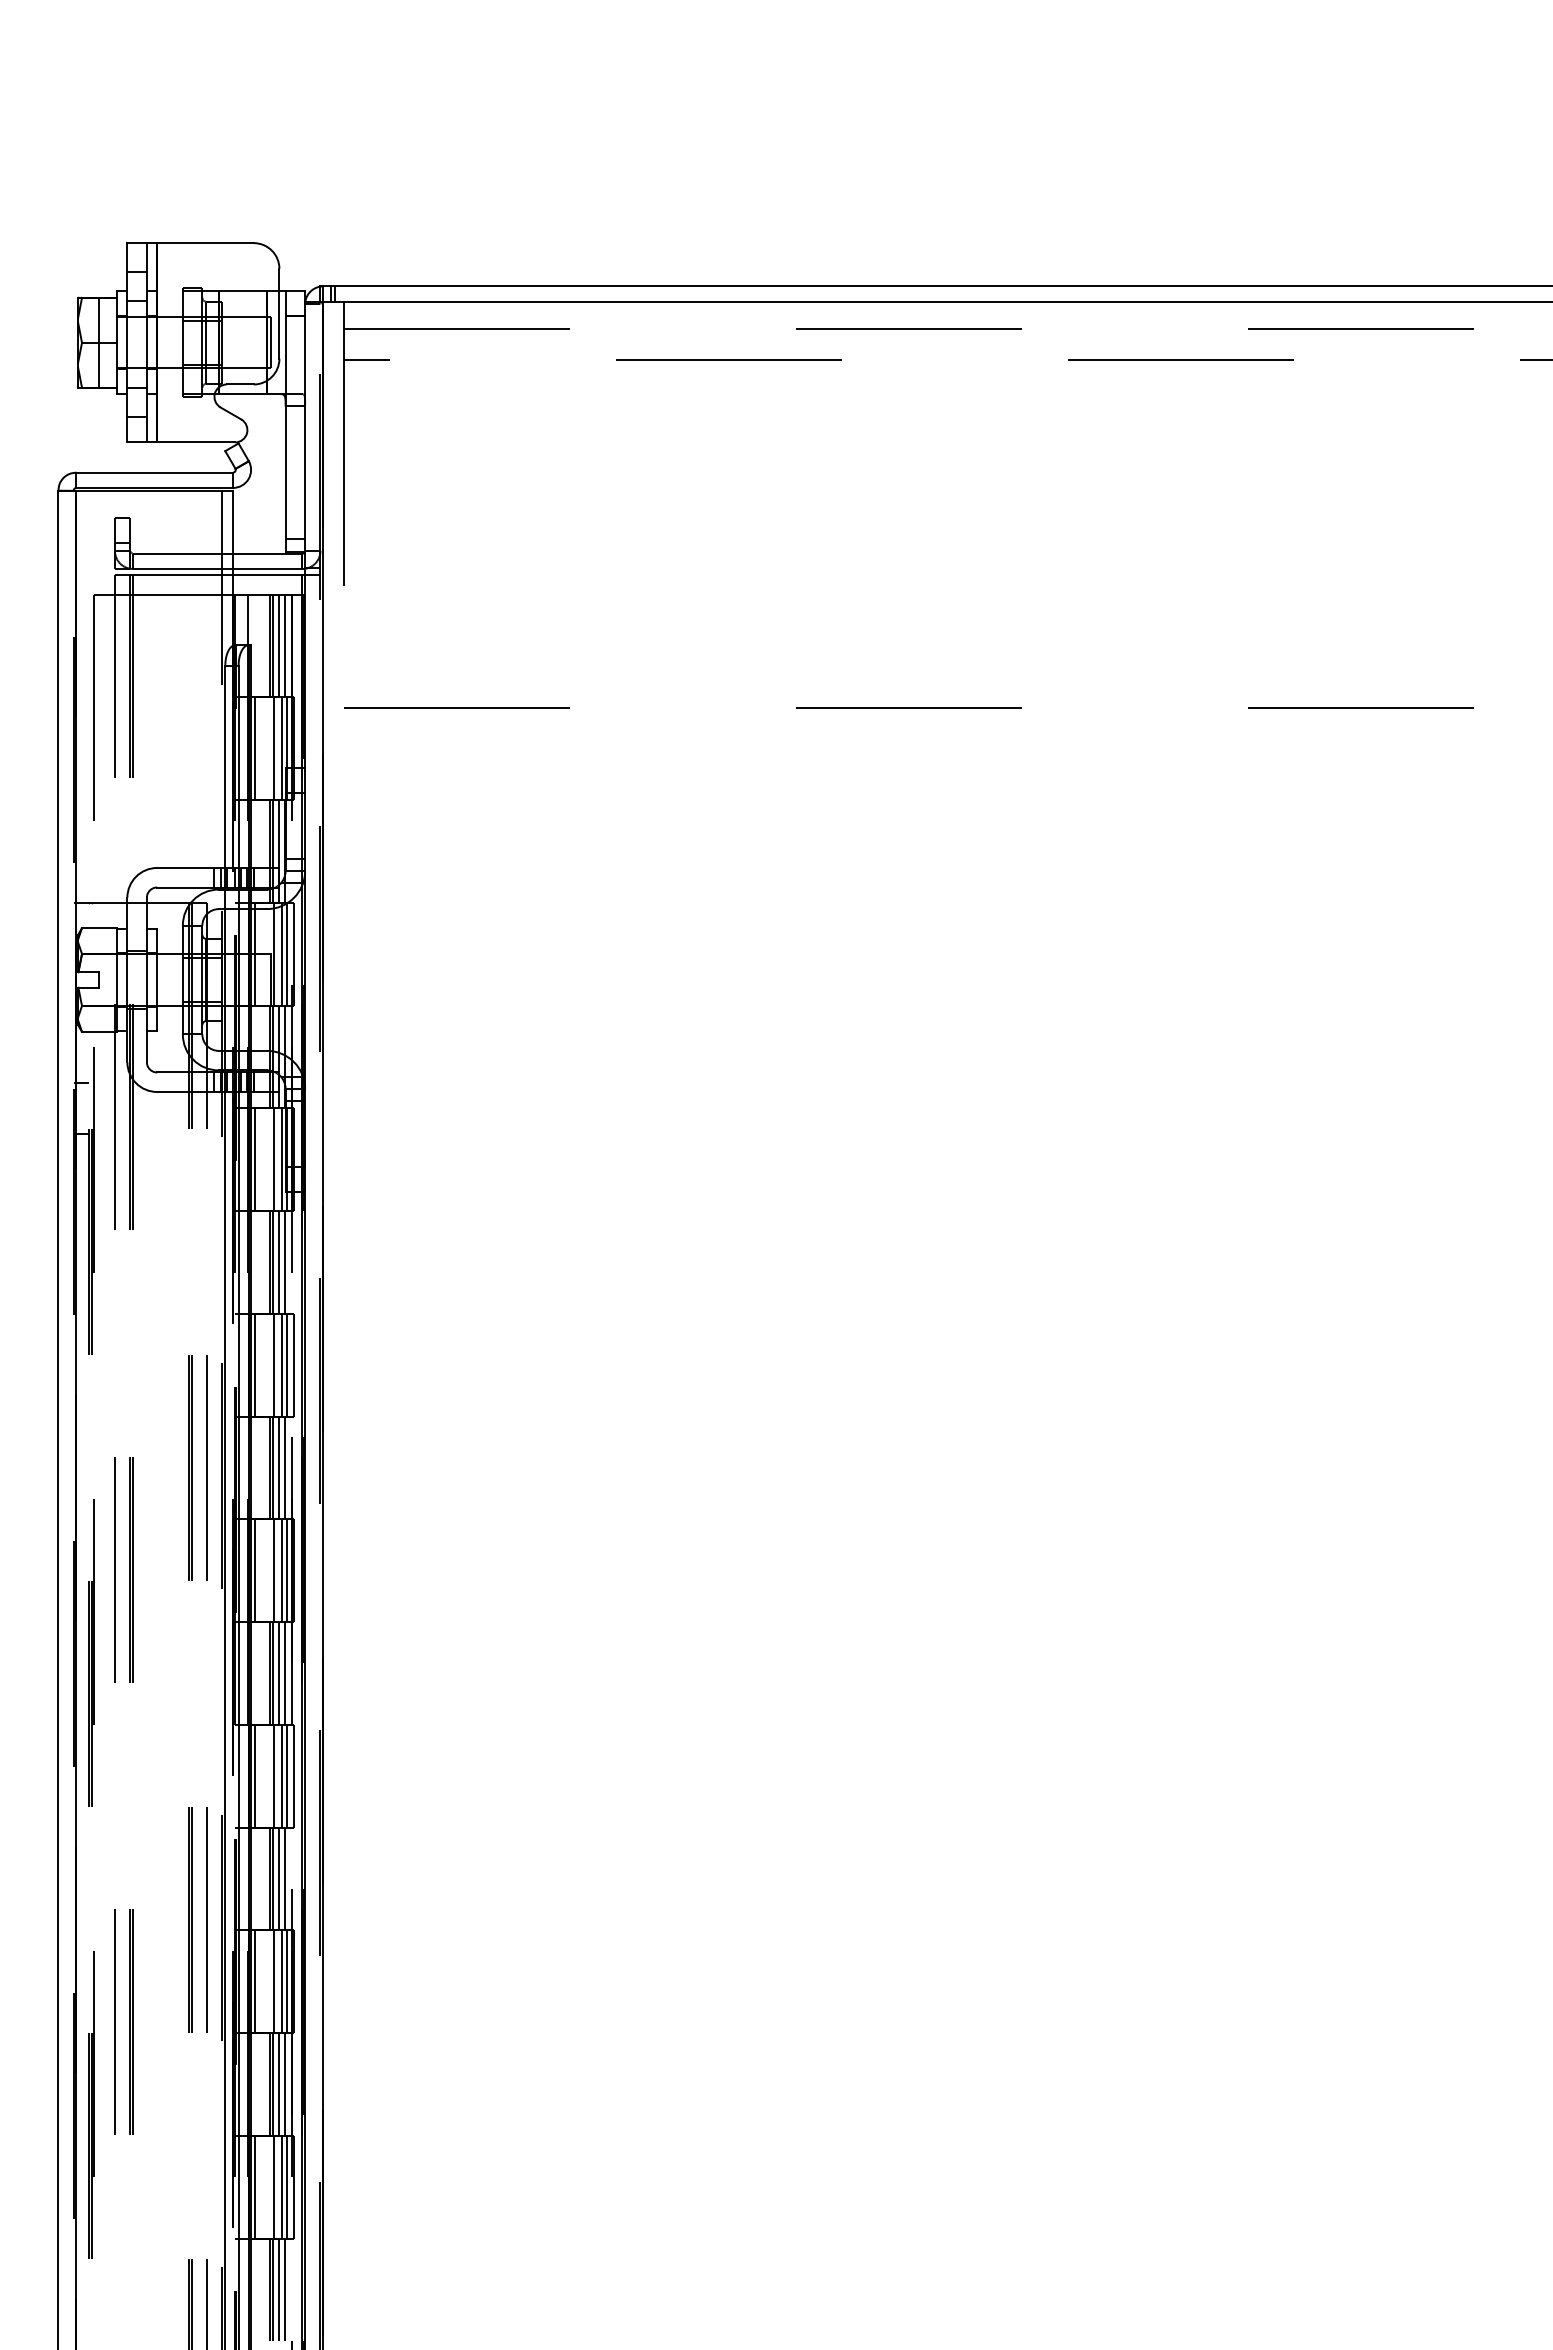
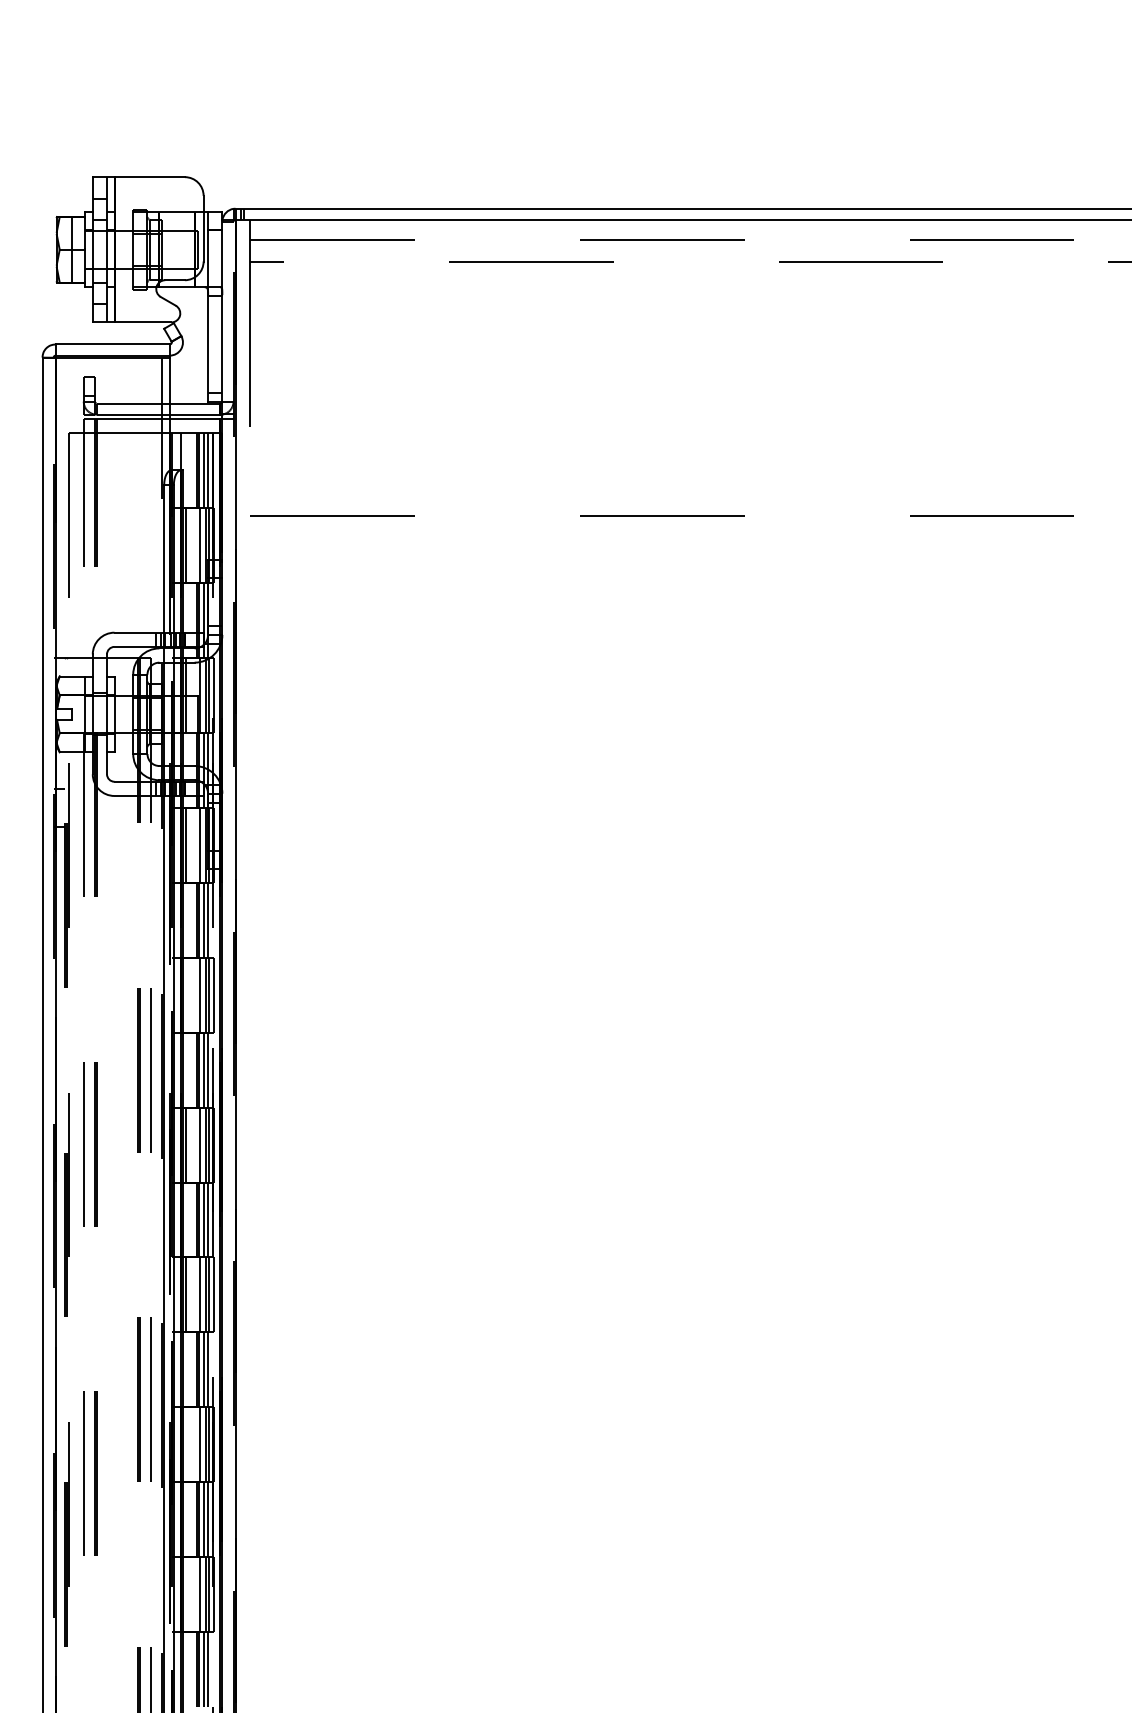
line: (254, 1364) -> (185, 994), removed
line: (254, 1981) -> (185, 1444), removed
line: (254, 2186) -> (185, 1593), removed

